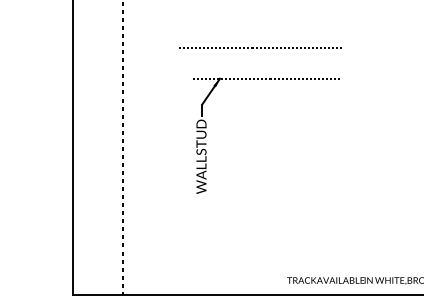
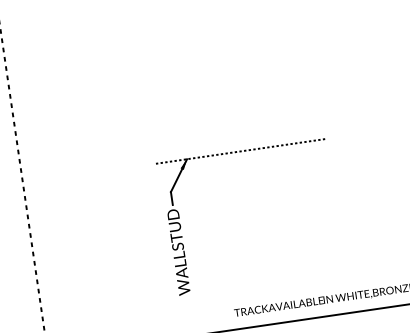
line: (260, 48) -> (164, 50), removed
part: (266, 79) -> (240, 152), moved

